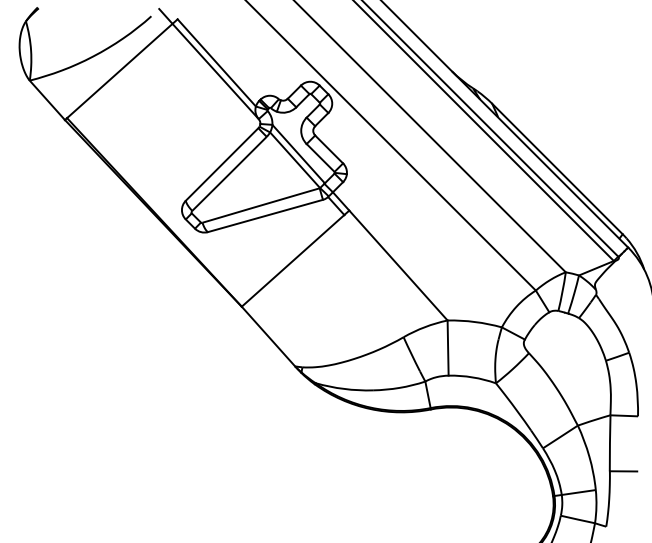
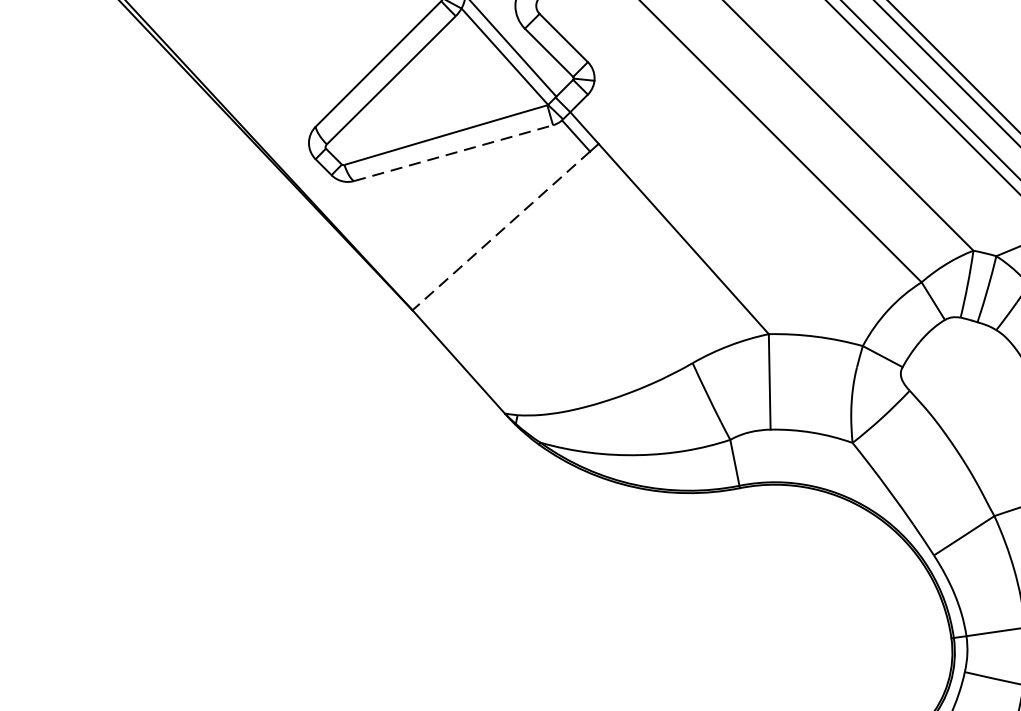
line: (265, 215) -> (453, 152), solid -> dashed
line: (293, 260) -> (502, 230), solid -> dashed

